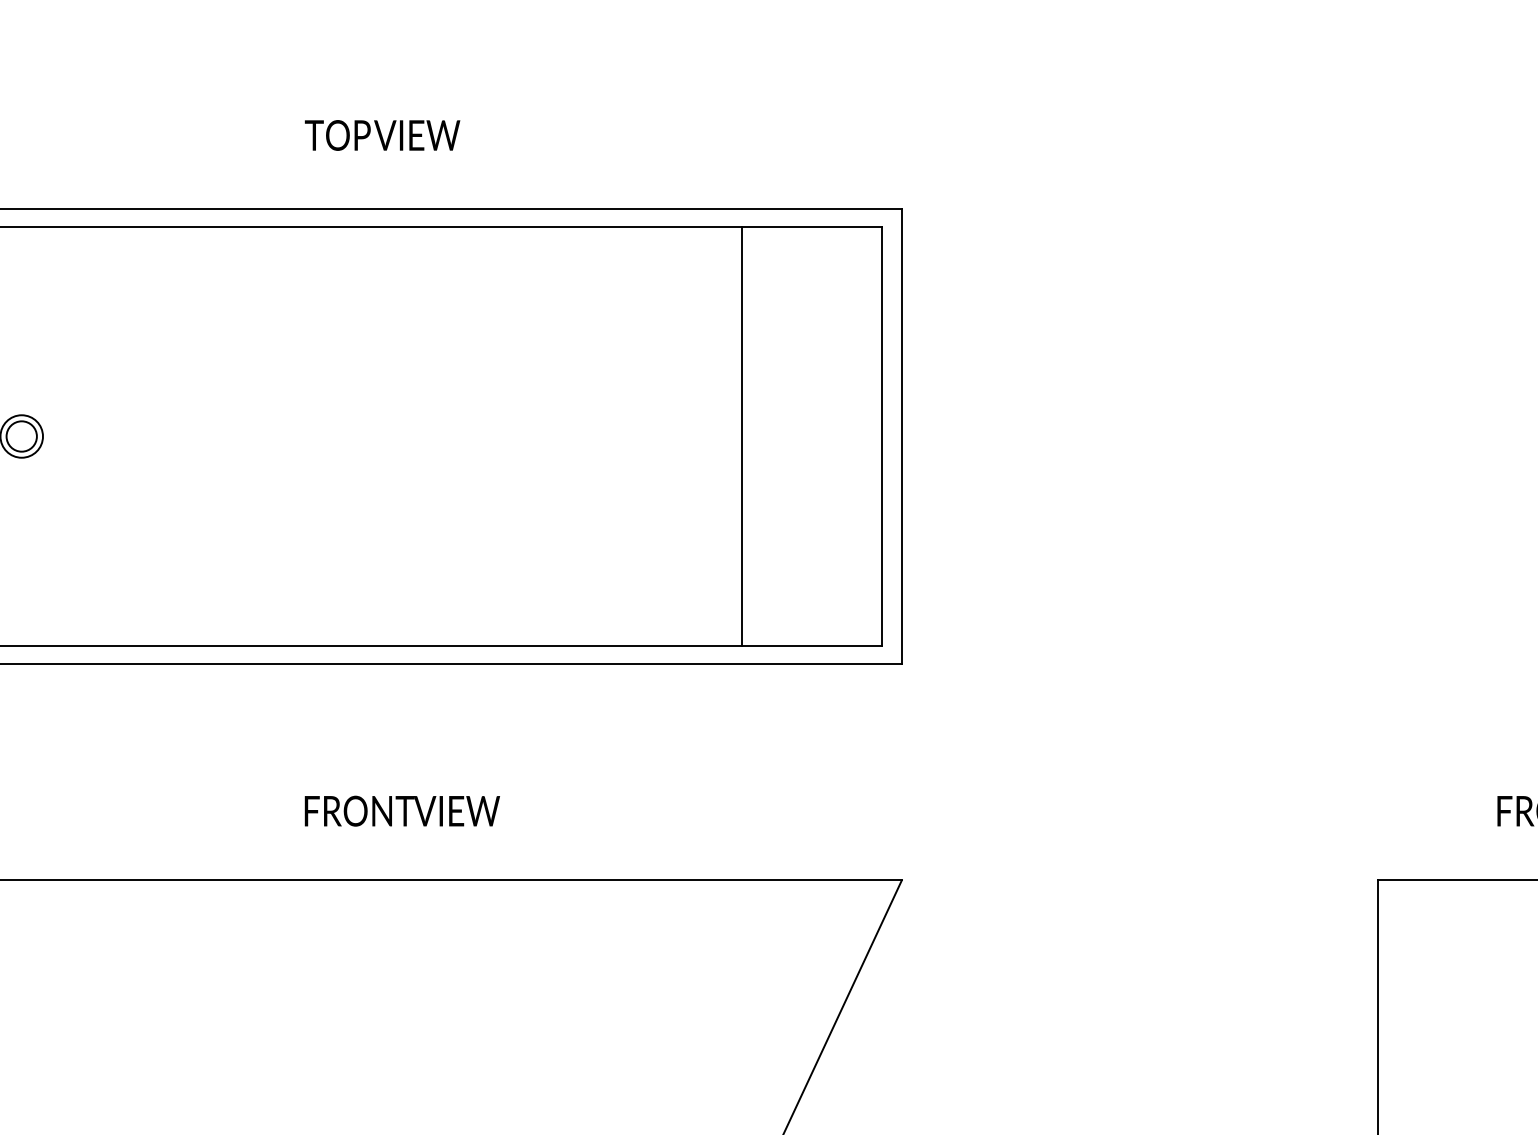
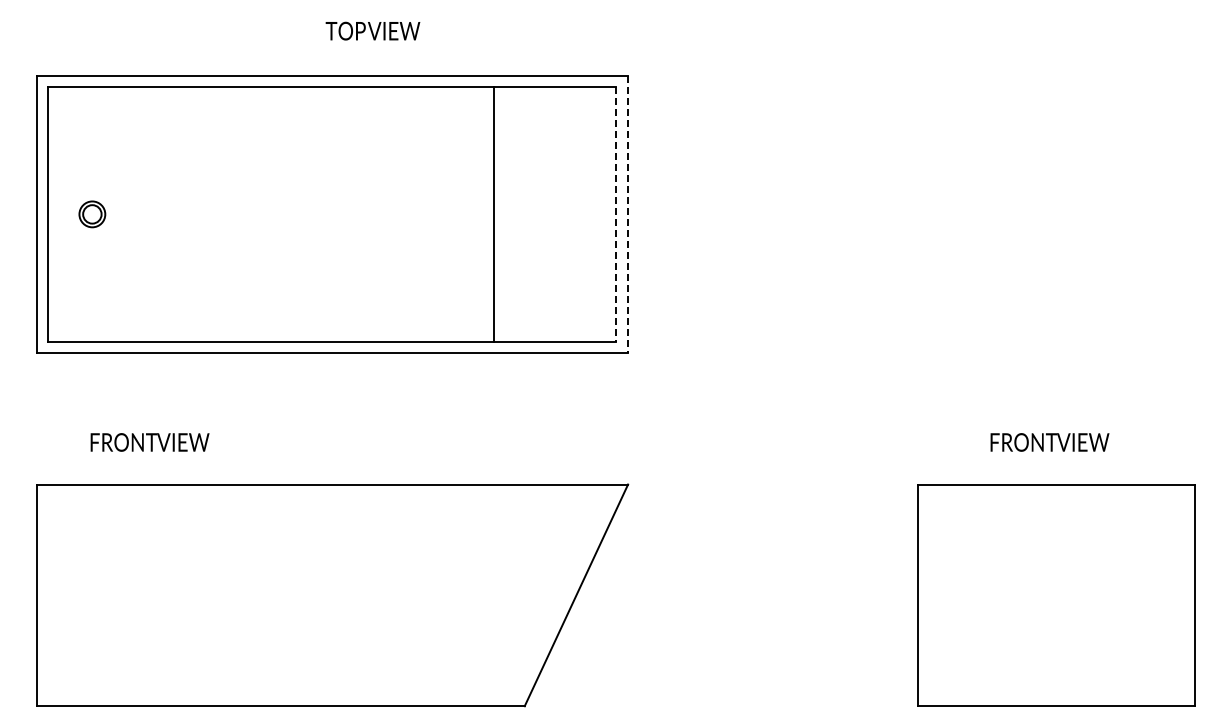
text: (381, 134) -> (372, 30), moved
line: (741, 435) -> (493, 213), moved
line: (881, 436) -> (615, 214), solid -> dashed
line: (902, 436) -> (628, 214), solid -> dashed
text: (401, 811) -> (149, 442), moved

